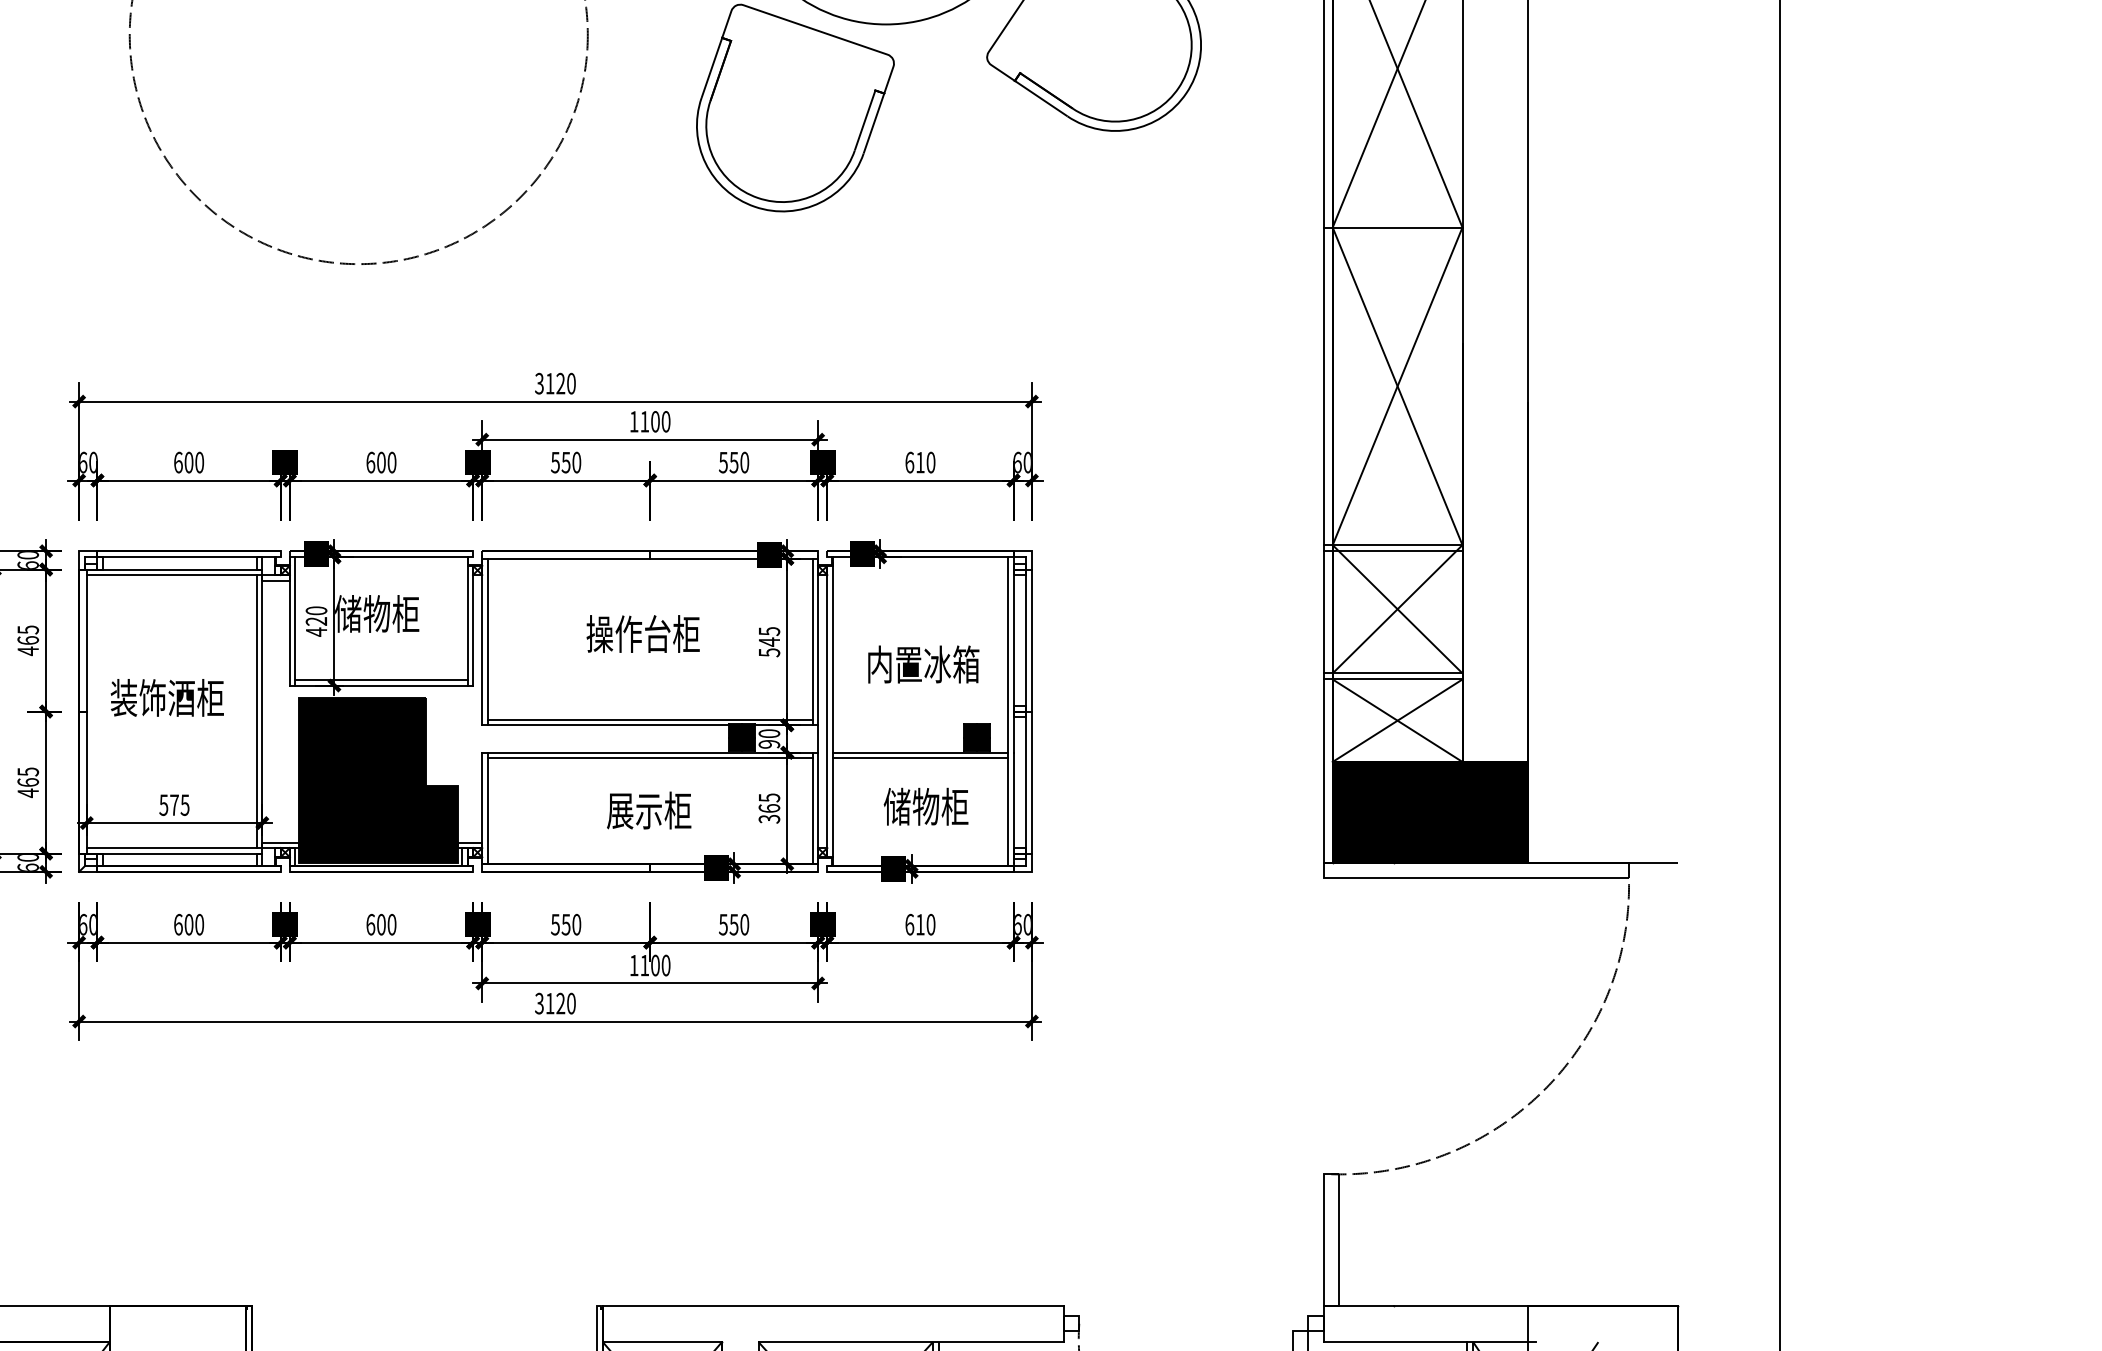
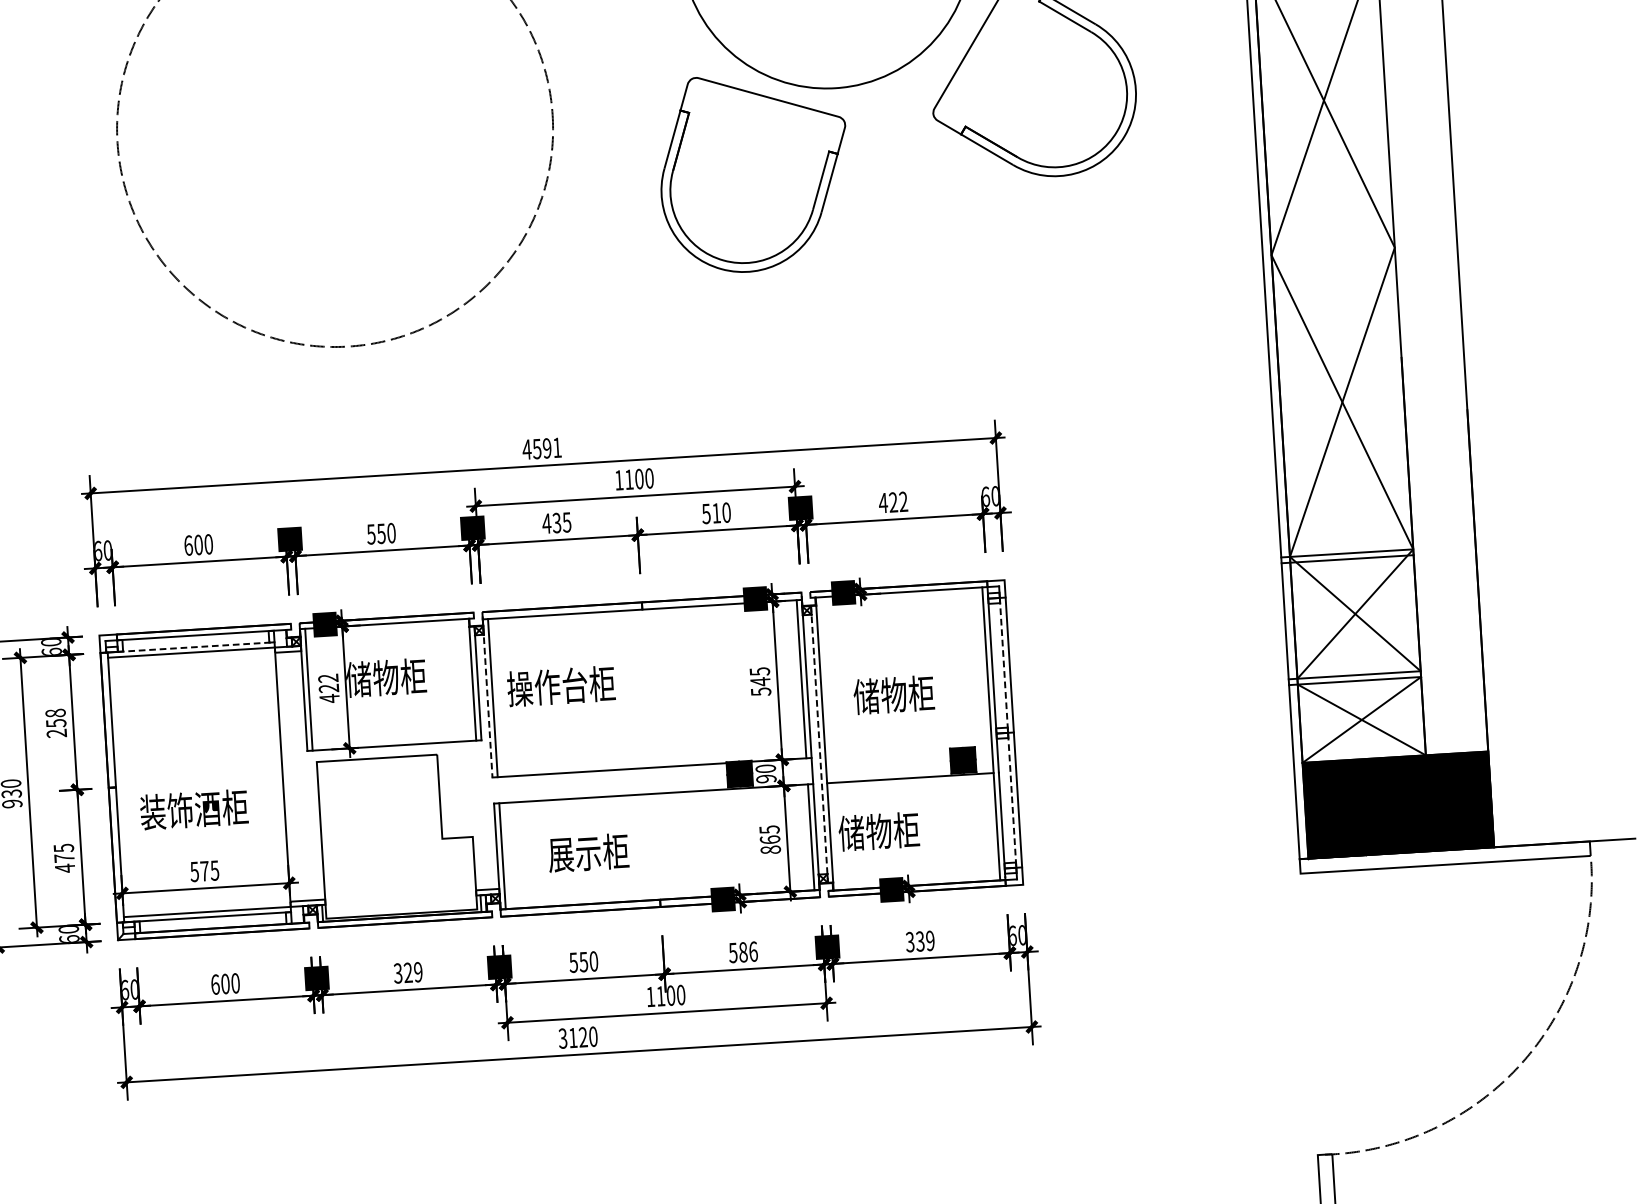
line: (1392, 227) -> (1328, 251), removed
text: (554, 383) -> (541, 448), 3120 -> 4591
text: (375, 462) -> (375, 534), 600 -> 550
text: (565, 462) -> (556, 523), 550 -> 435
text: (733, 462) -> (715, 513), 550 -> 510
text: (919, 462) -> (892, 502), 610 -> 422
line: (180, 569) -> (196, 647), solid -> dashed
text: (316, 610) -> (328, 678), 420 -> 422
text: (642, 633) -> (560, 685), moved
text: (28, 640) -> (56, 723), 465 -> 258
line: (482, 640) -> (487, 696), solid -> dashed
text: (922, 664) -> (907, 694), 内置冰箱 -> 储物柜
line: (381, 680) -> (394, 740), removed
text: (166, 697) -> (193, 809), moved
line: (256, 711) -> (277, 777), removed
line: (827, 711) -> (819, 744), solid -> dashed
line: (1025, 711) -> (1007, 732), solid -> dashed
line: (649, 719) -> (651, 762), removed
line: (649, 758) -> (653, 799), removed
line: (920, 758) -> (910, 783), removed
fill: (378, 779) -> (397, 835), removed
text: (28, 782) -> (64, 858), 465 -> 475
text: (925, 806) -> (878, 831), moved
text: (649, 810) -> (588, 852), moved
text: (769, 818) -> (770, 849), 365 -> 865
text: (381, 924) -> (408, 972), 600 -> 329
text: (739, 924) -> (748, 951), 550 -> 586
text: (920, 924) -> (920, 941), 610 -> 339

